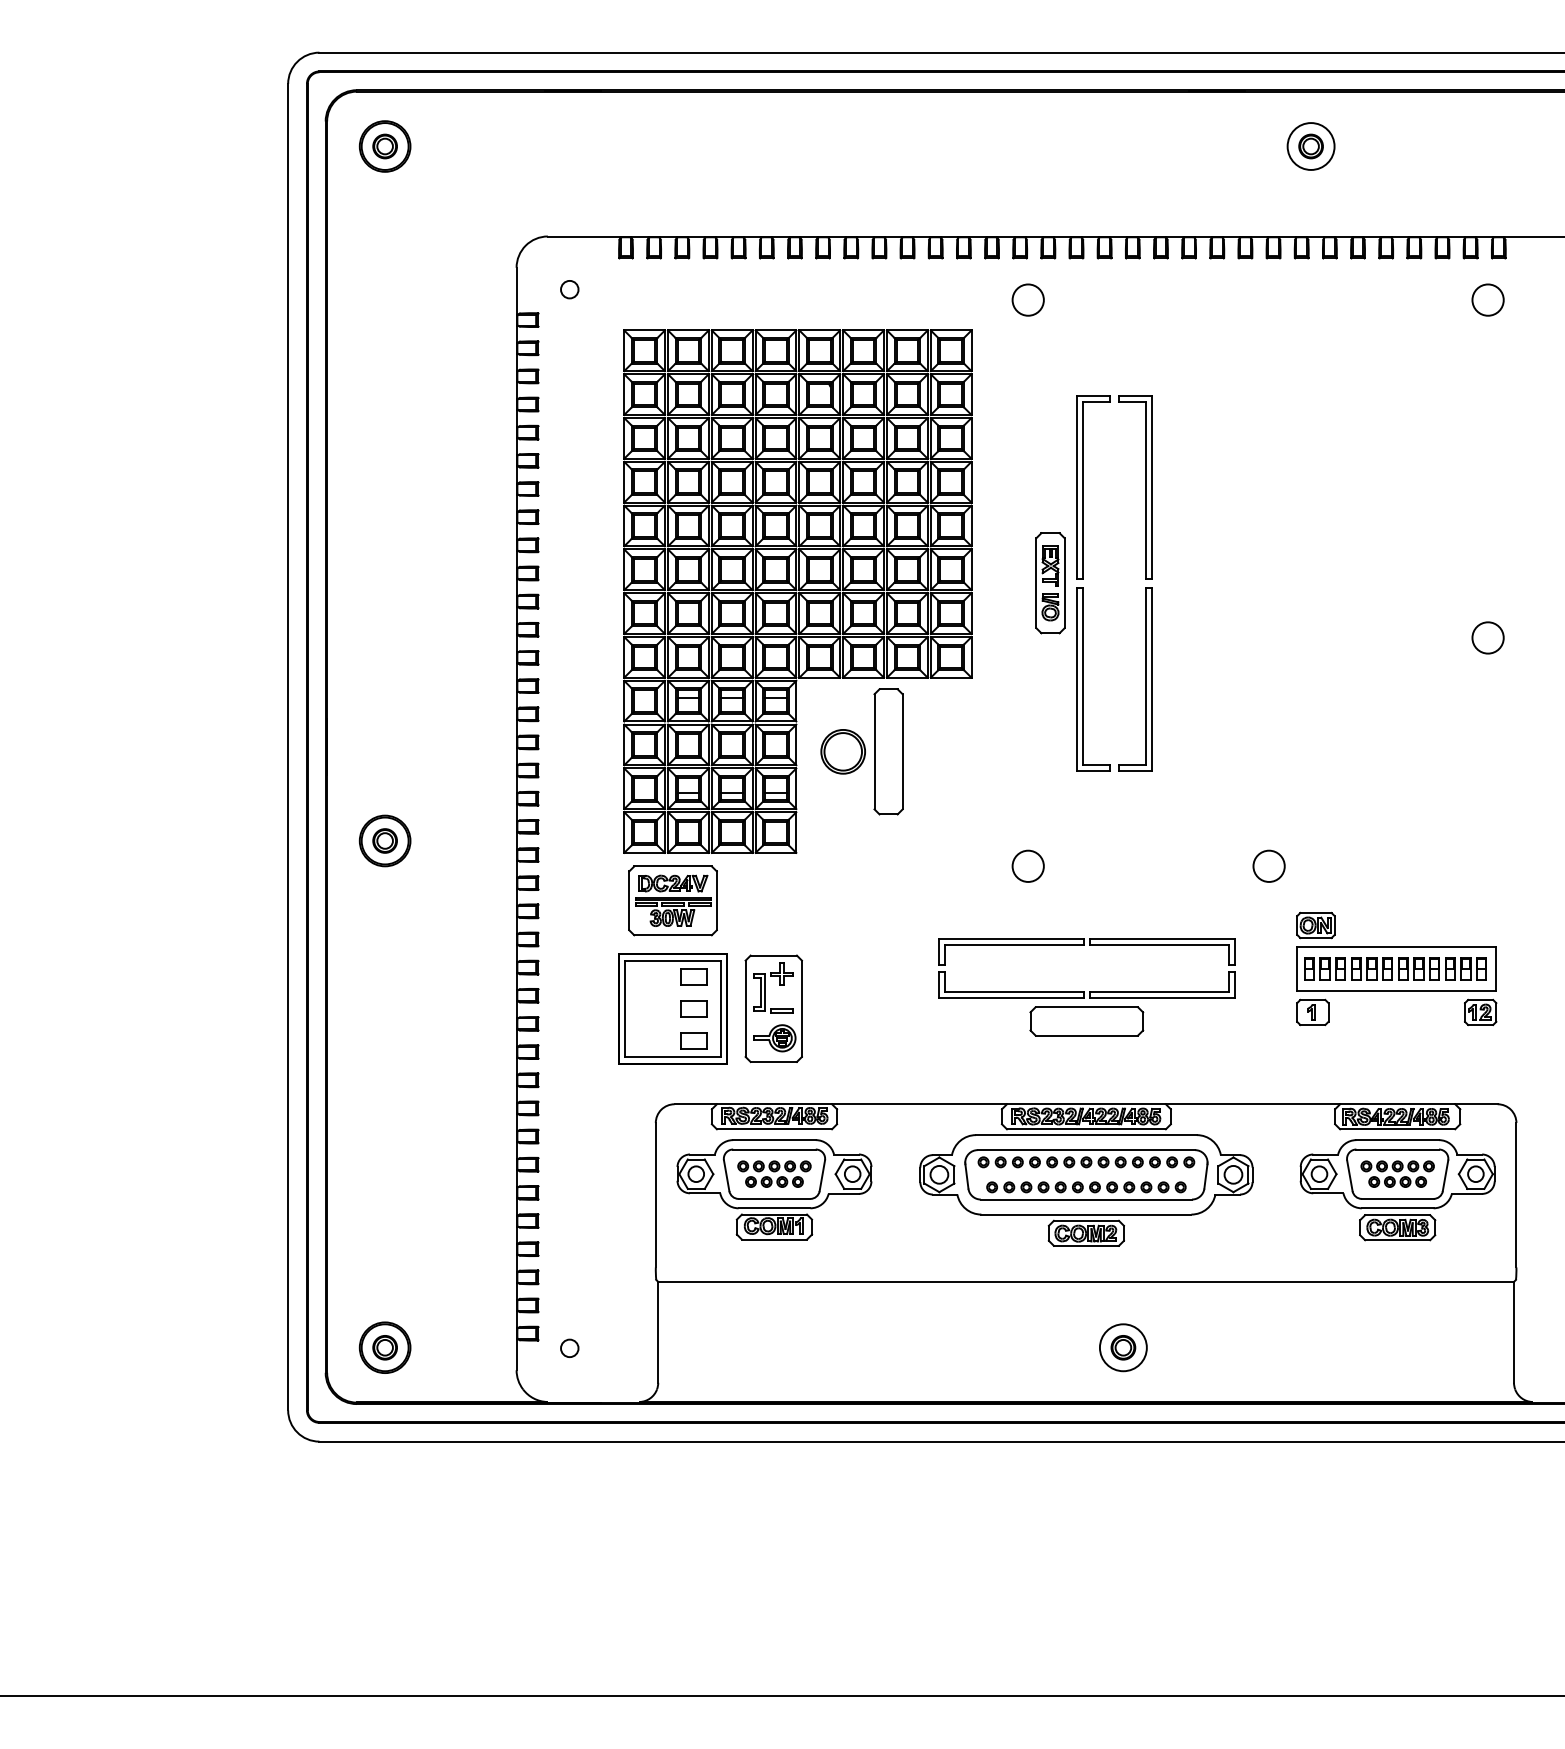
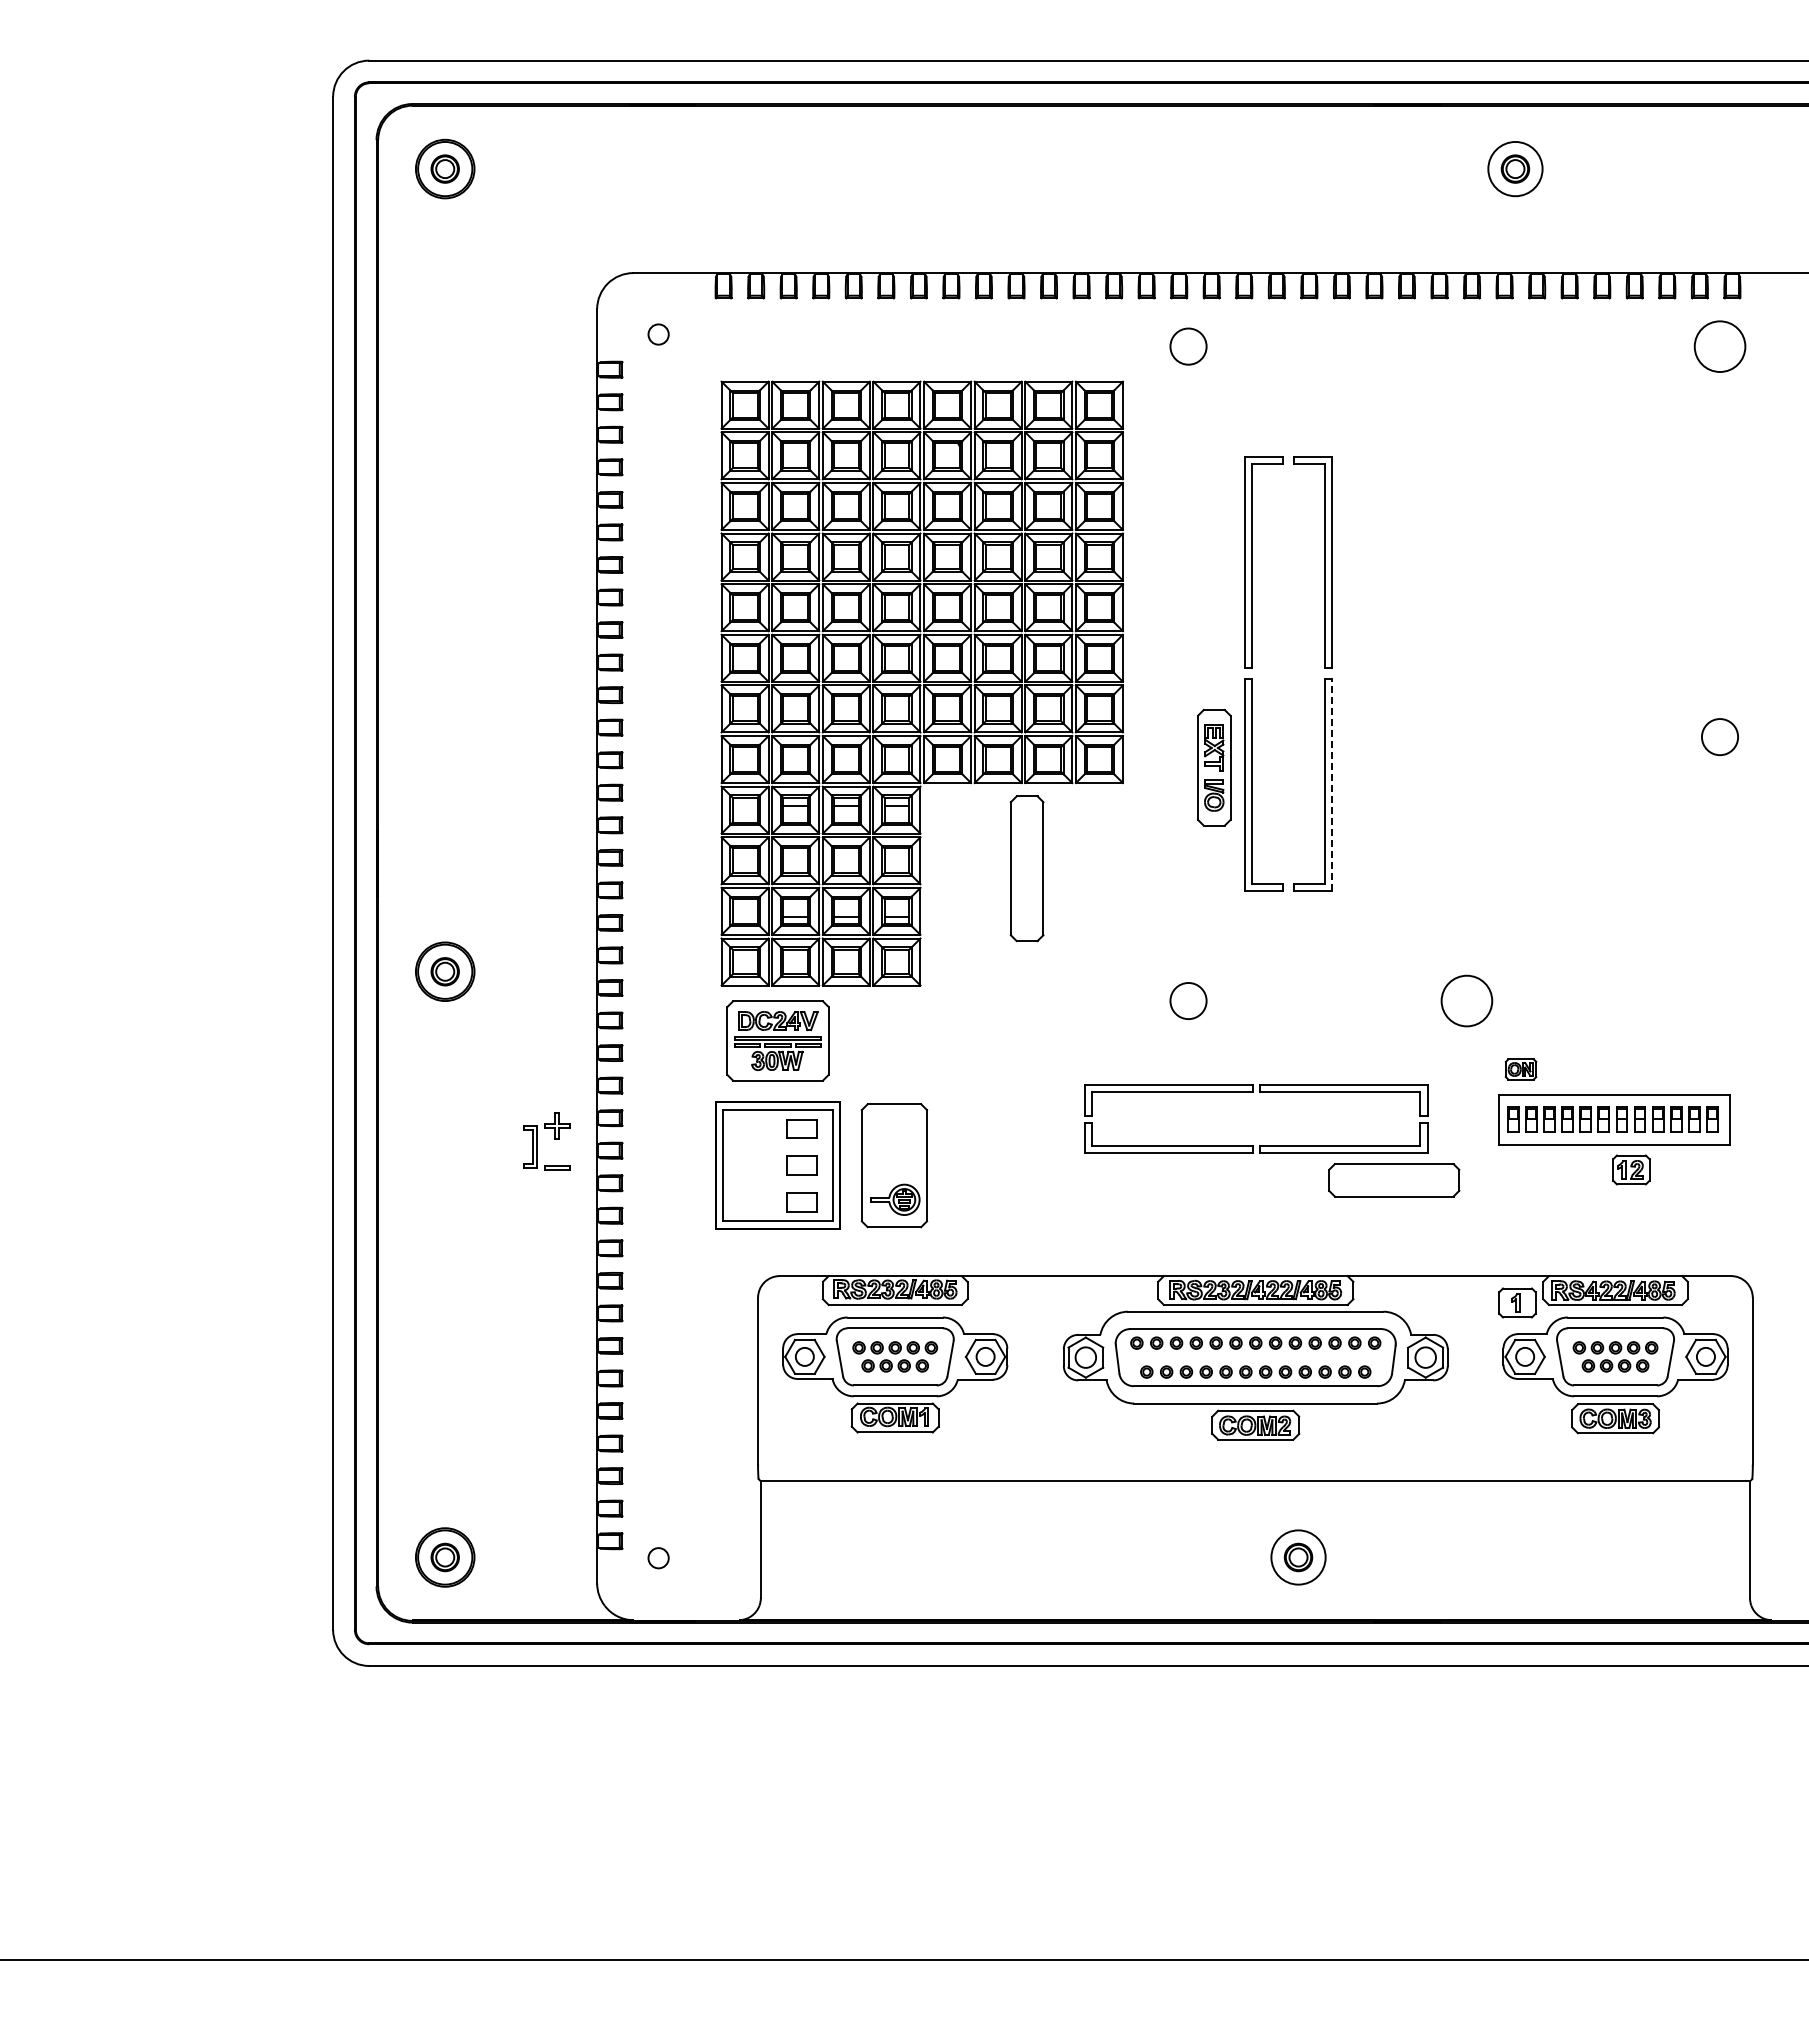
circle: (1487, 300) -> (1719, 346), size x1.4
part: (1050, 582) -> (1214, 767), moved
line: (1151, 679) -> (1331, 785), solid -> dashed
part: (843, 751) -> (974, 868), removed
circle: (1268, 865) -> (1466, 1000), size x1.4
part: (1315, 925) -> (1520, 1069), size x0.7
part: (779, 986) -> (554, 1139), moved
part: (1312, 1012) -> (1517, 1302), moved
part: (1480, 1012) -> (1631, 1169), moved
part: (1087, 1021) -> (1394, 1180), moved

